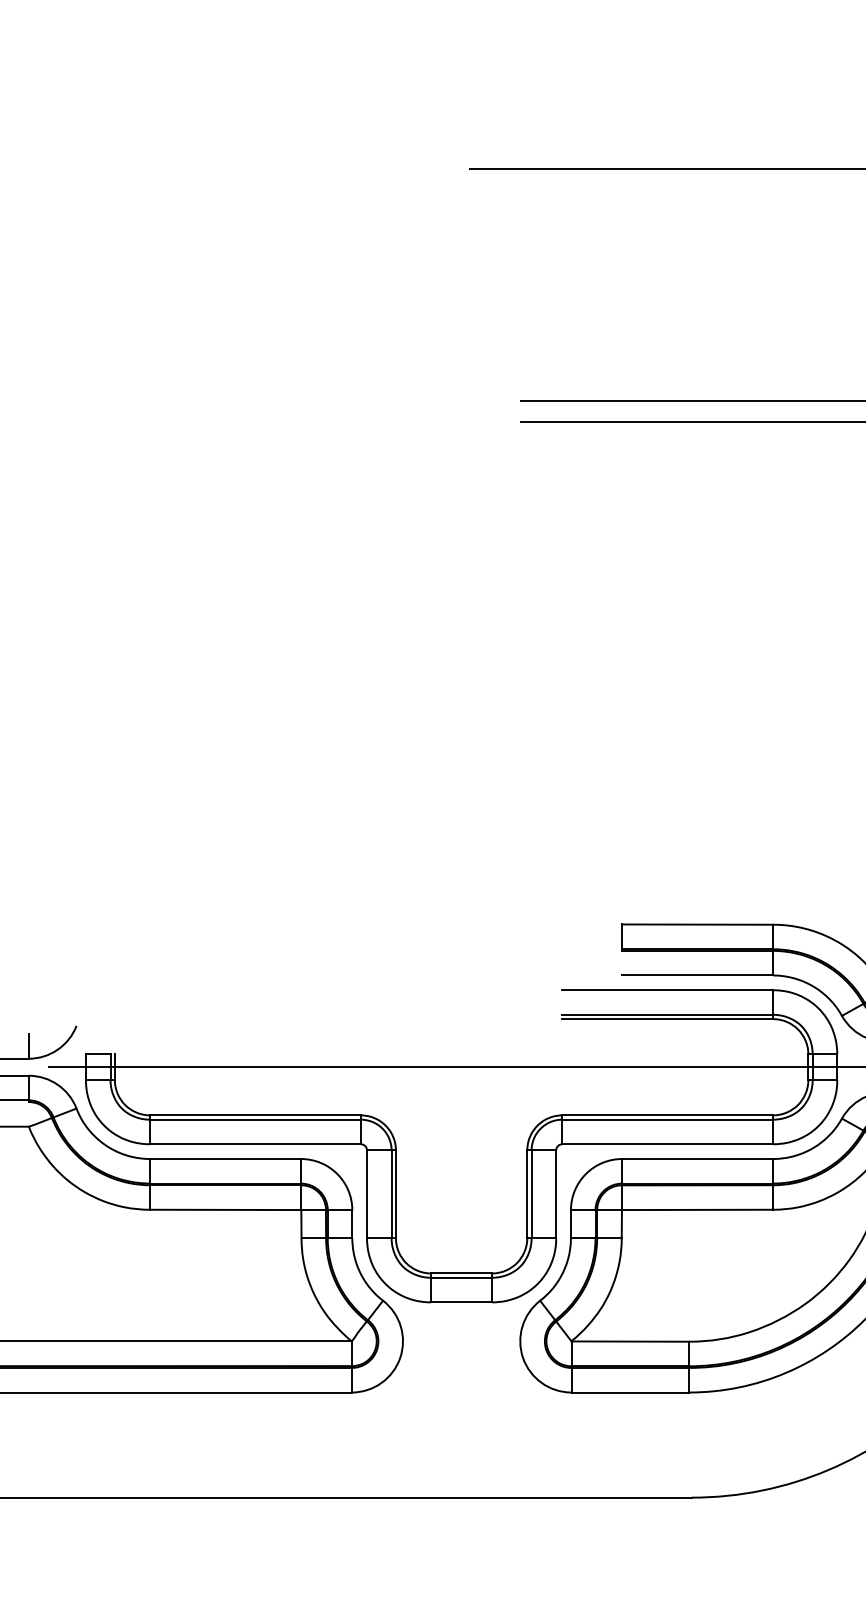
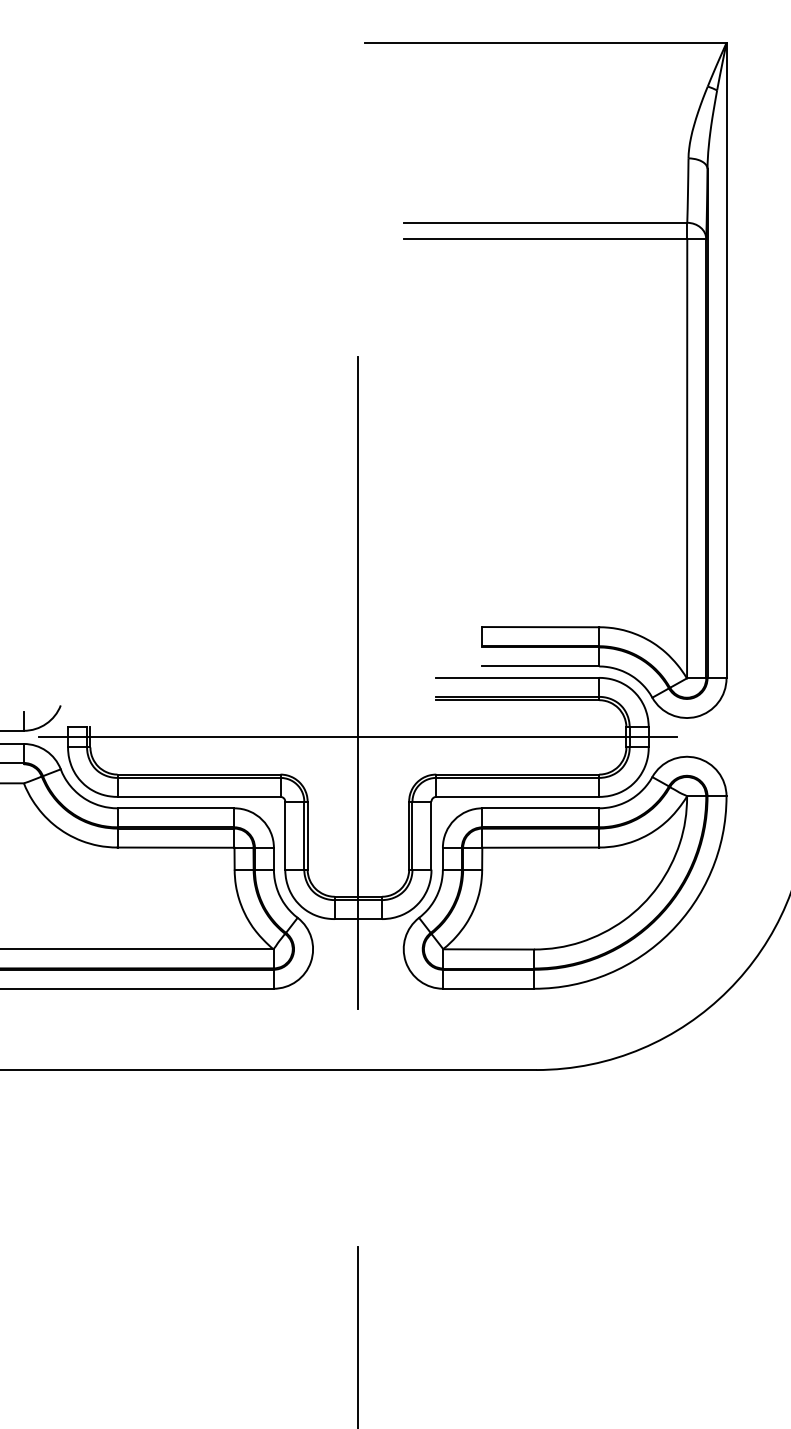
line: (461, 996) -> (358, 682), added

